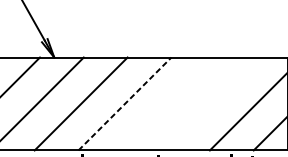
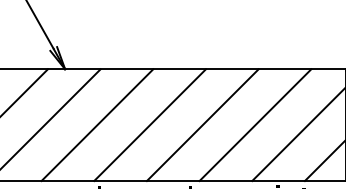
line: (125, 103) -> (150, 124), dashed -> solid
line: (168, 104) -> (202, 125), added
line: (212, 104) -> (255, 125), added

